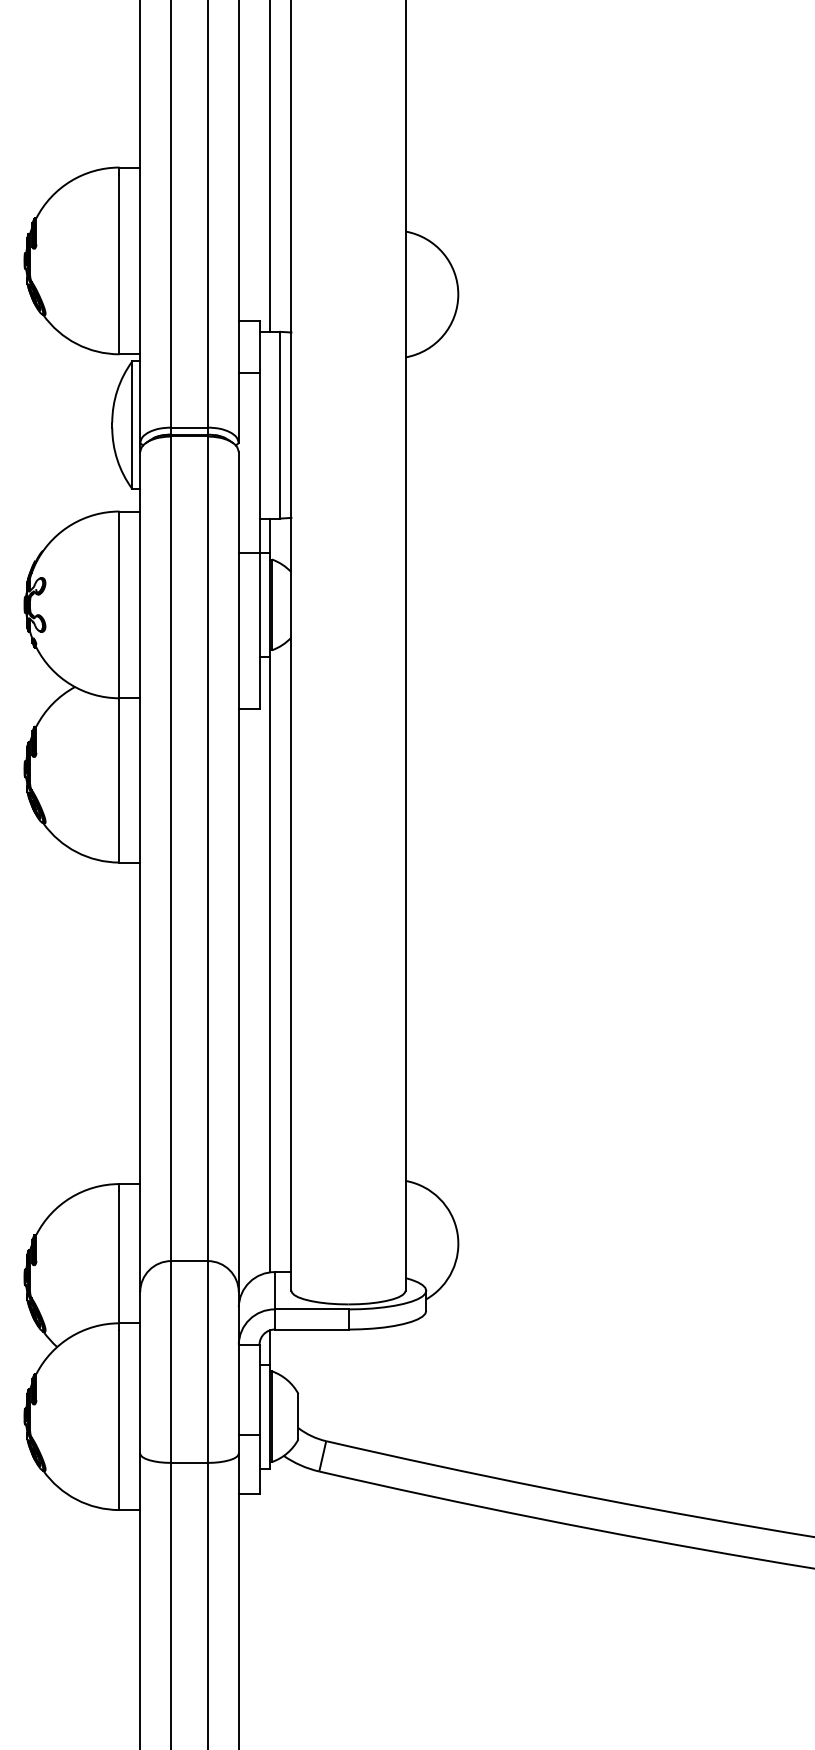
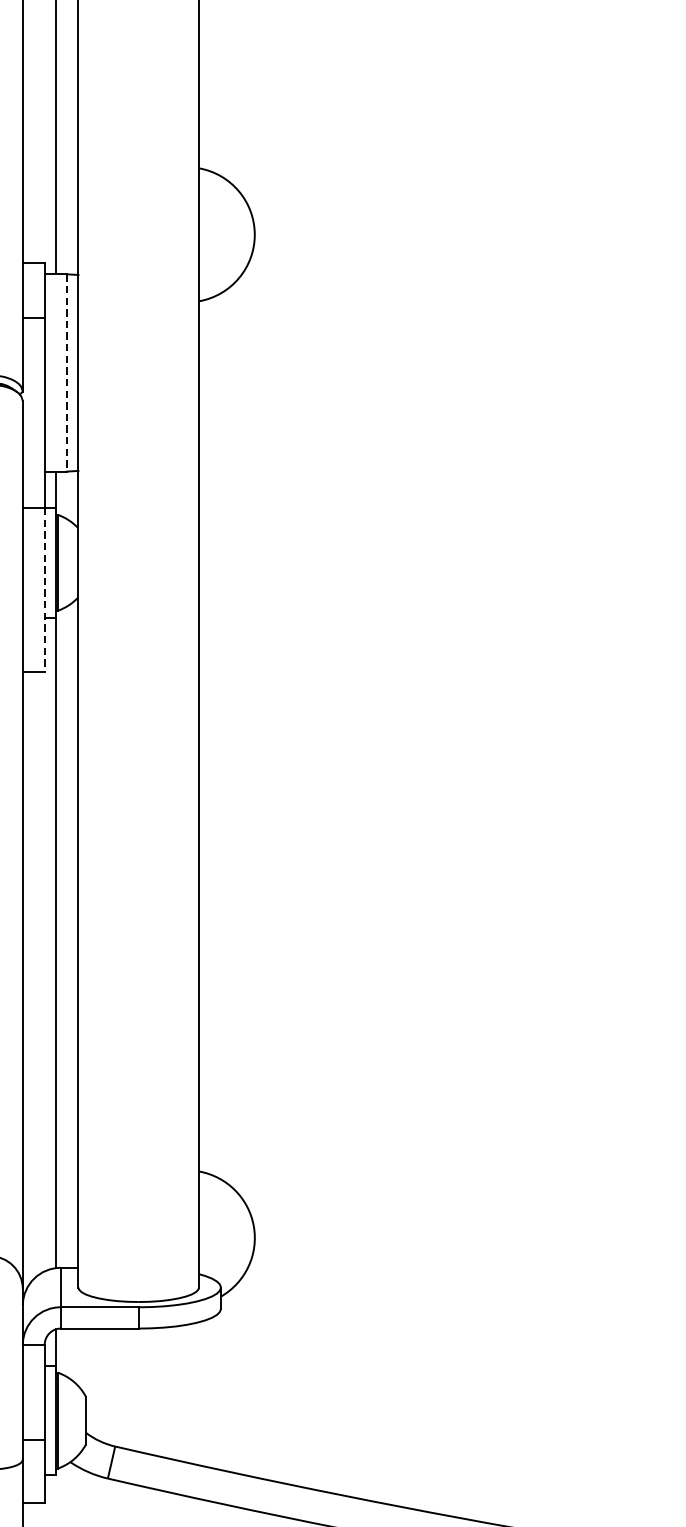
line: (280, 425) -> (66, 373), solid -> dashed
line: (259, 630) -> (44, 589), solid -> dashed

